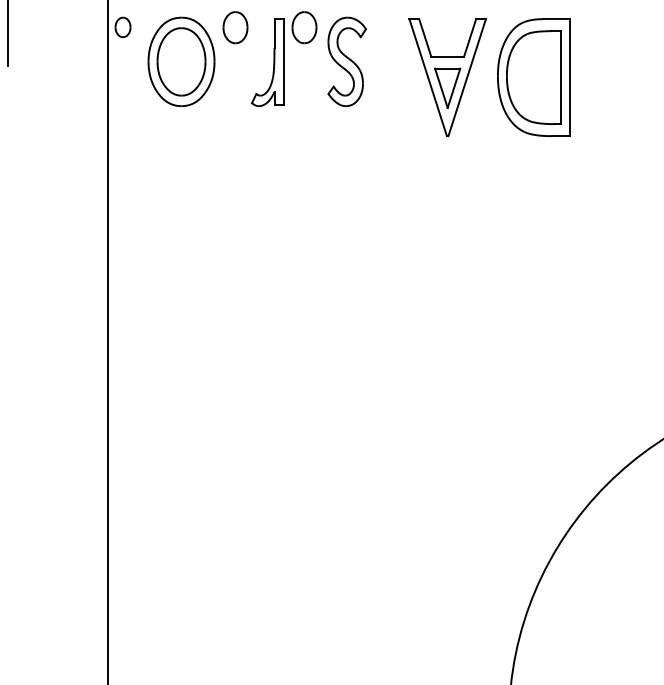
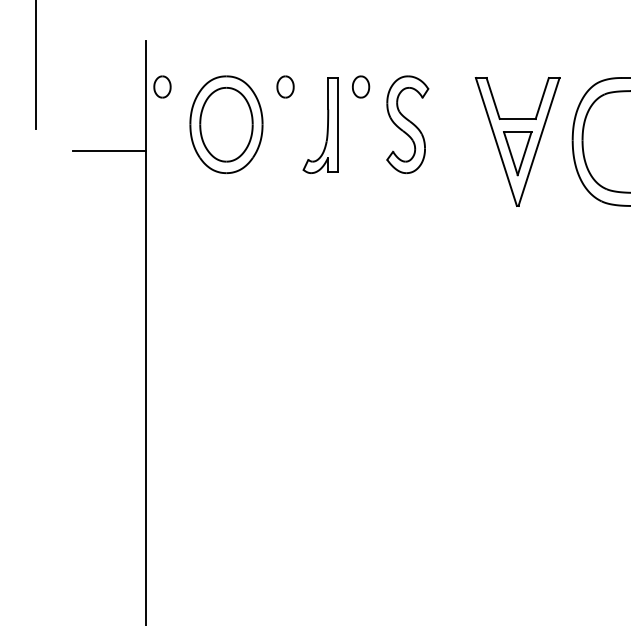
part: (235, 26) -> (285, 85), size x0.62
part: (304, 26) -> (361, 85), size x0.62
line: (74, 86) -> (109, 151), added

